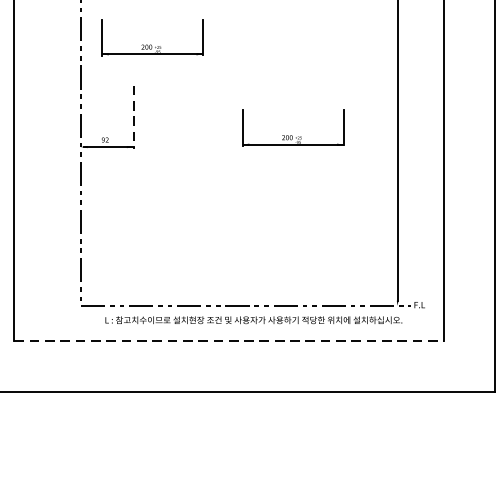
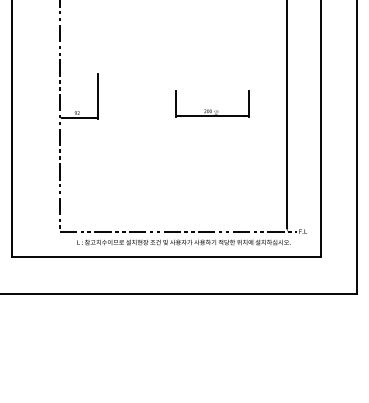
part: (151, 44) -> (110, 44), removed
line: (133, 117) -> (97, 96), dashed -> solid
line: (229, 341) -> (166, 257), dashed -> solid

